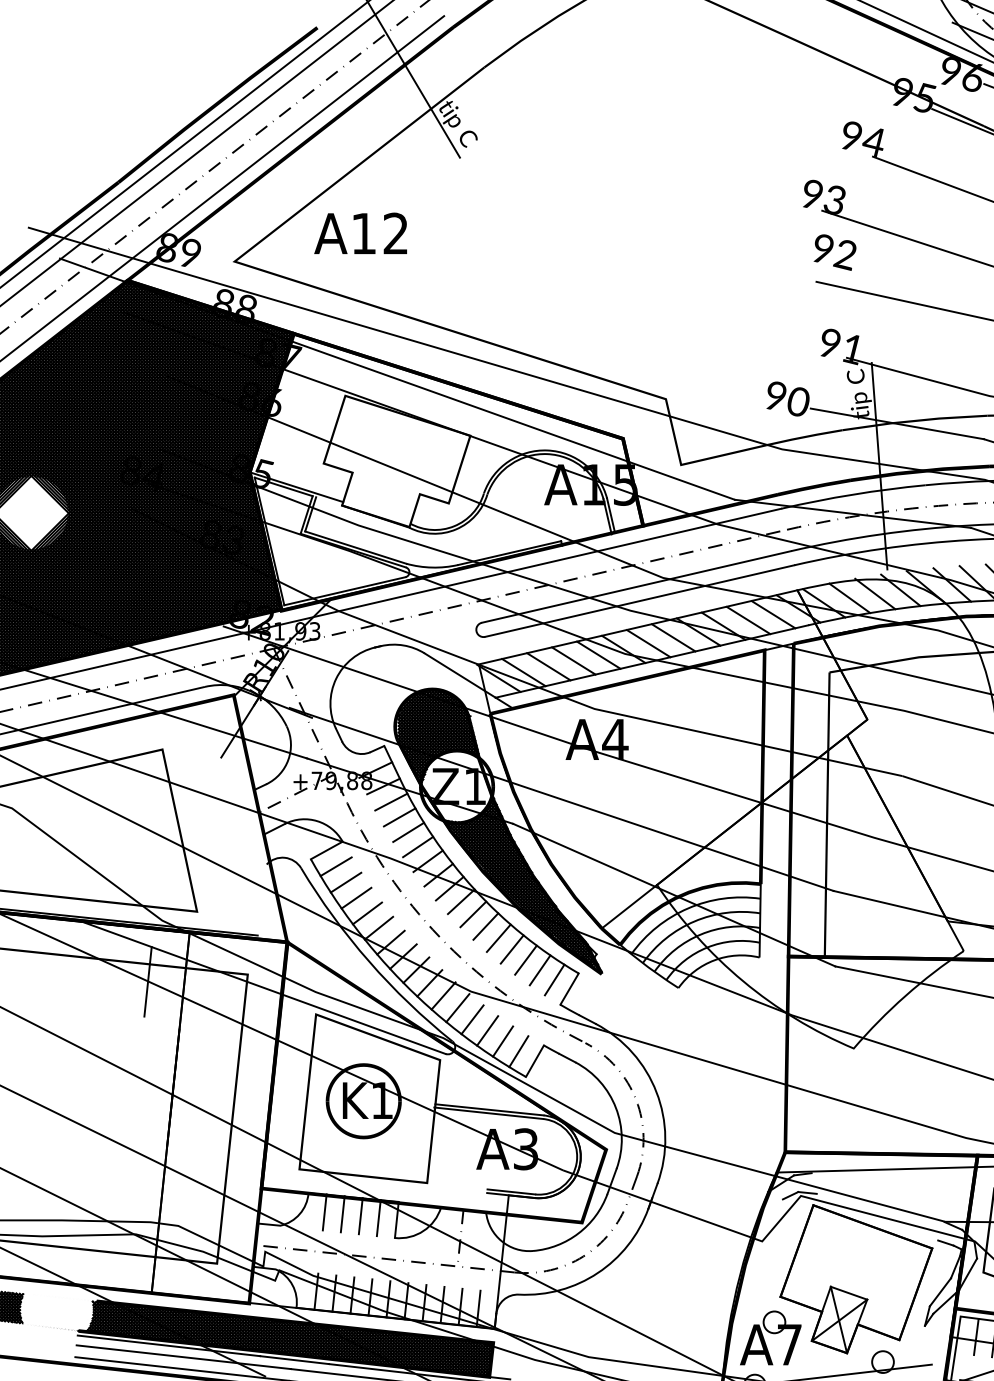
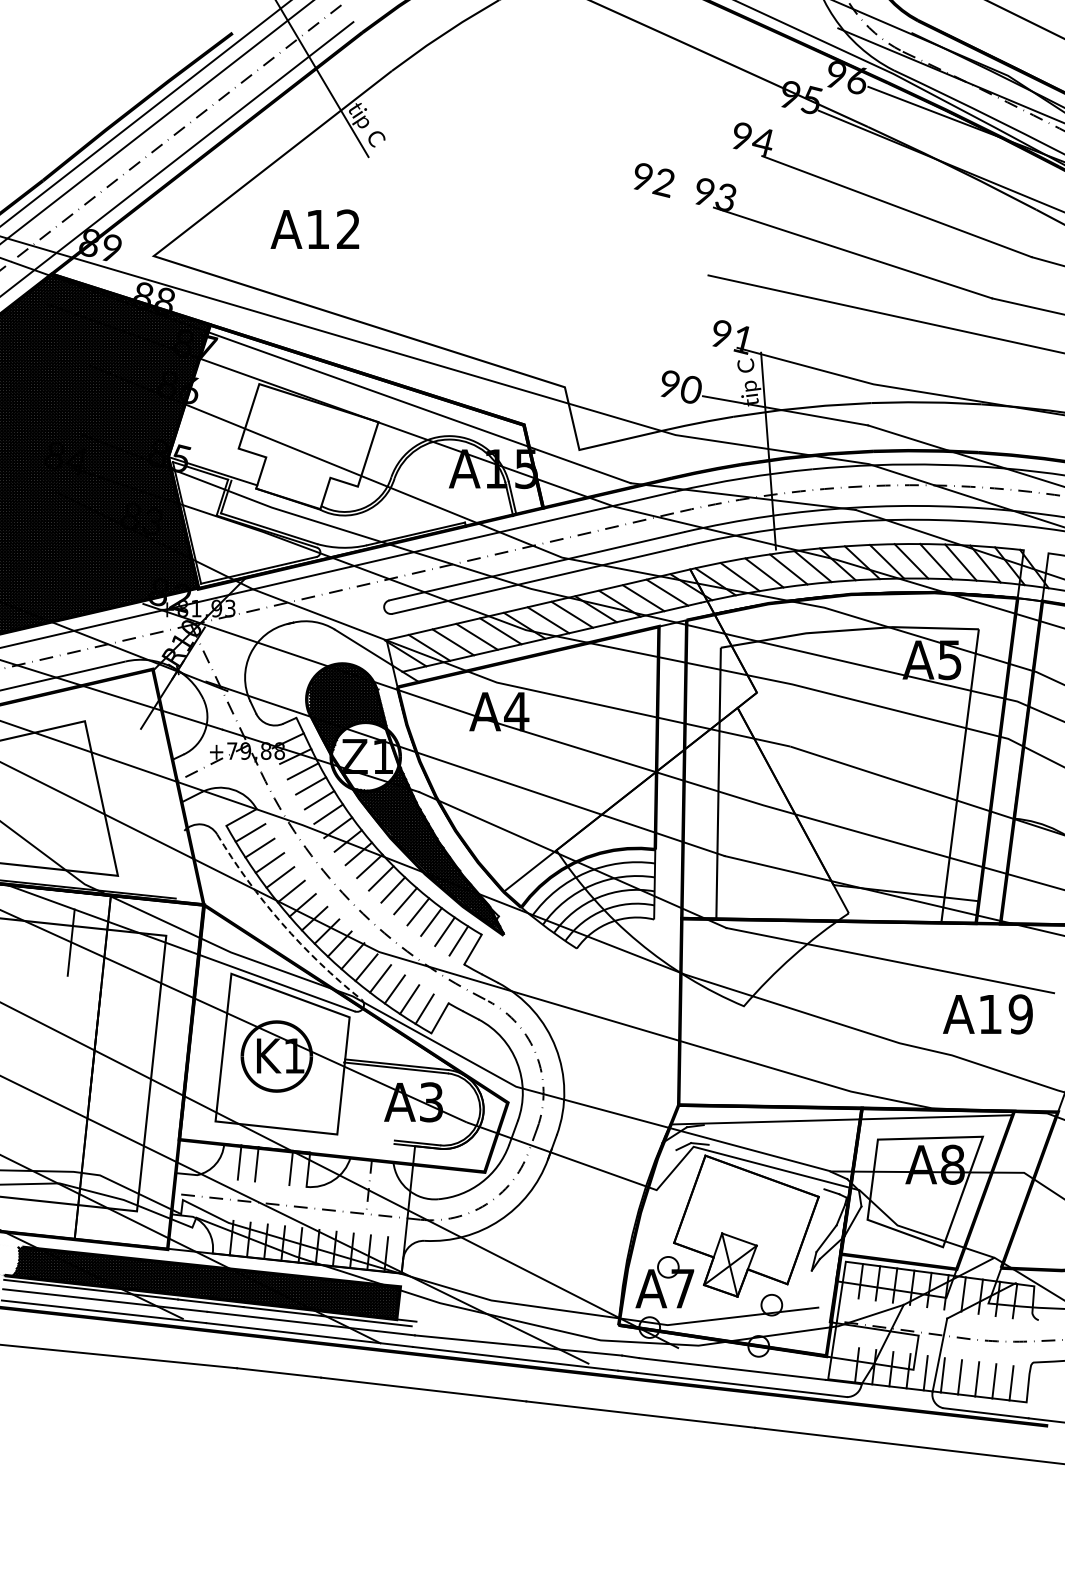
text: (360, 232) -> (314, 228), moved
text: (835, 252) -> (654, 180), moved
arc: (368, 961) -> (281, 923), solid -> dashed
line: (360, 1215) -> (273, 1165), removed

